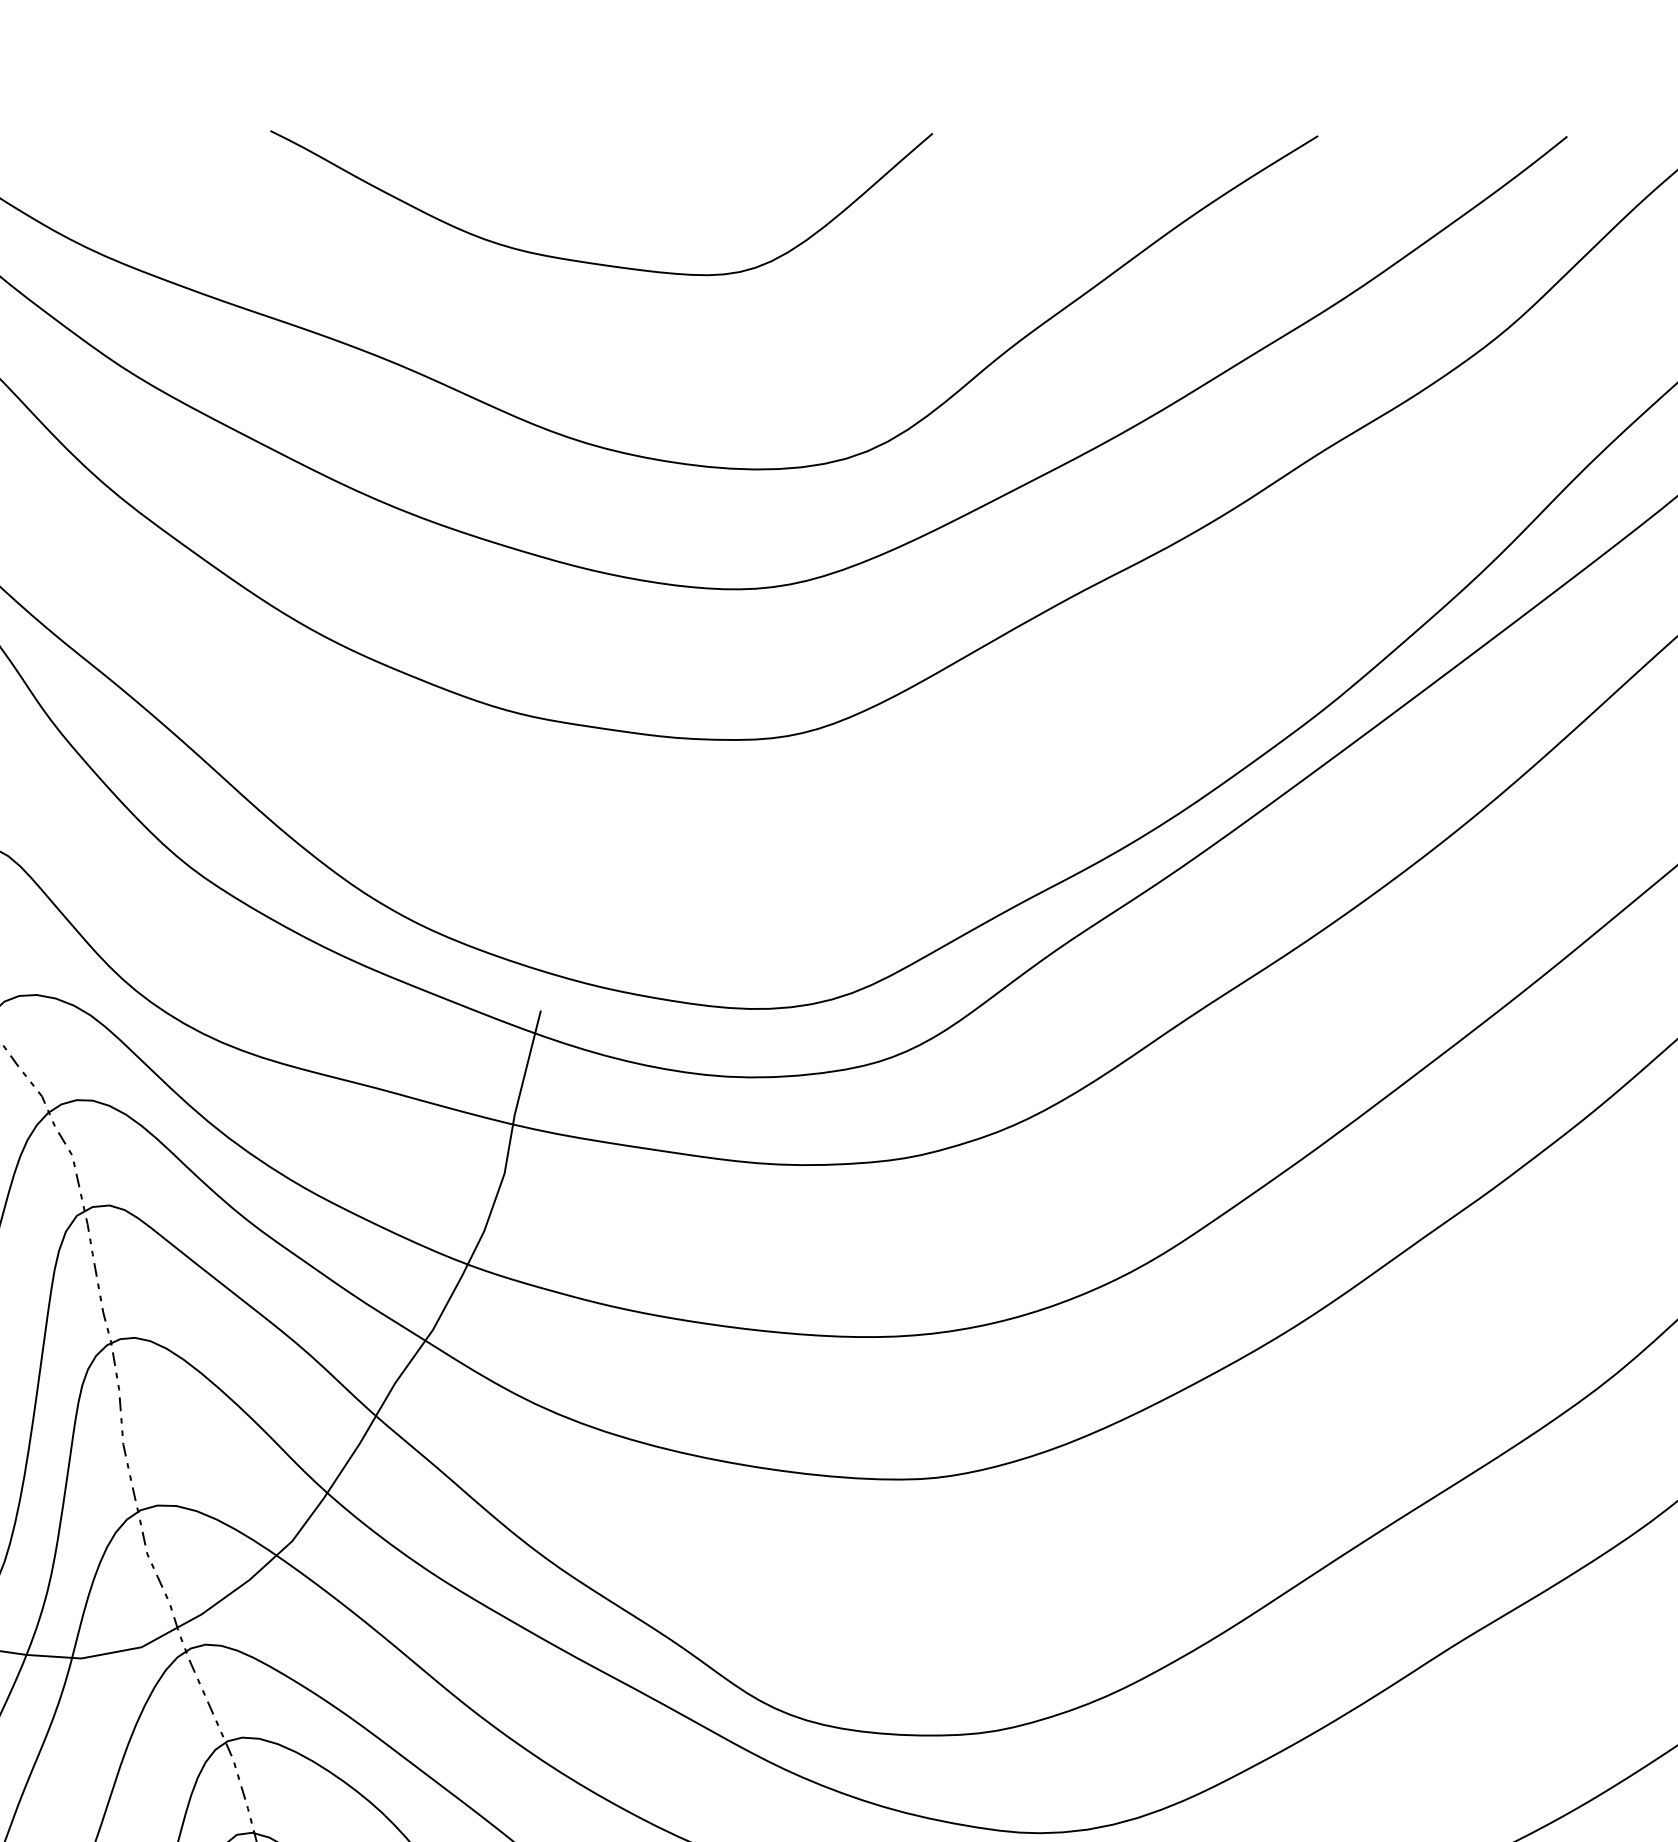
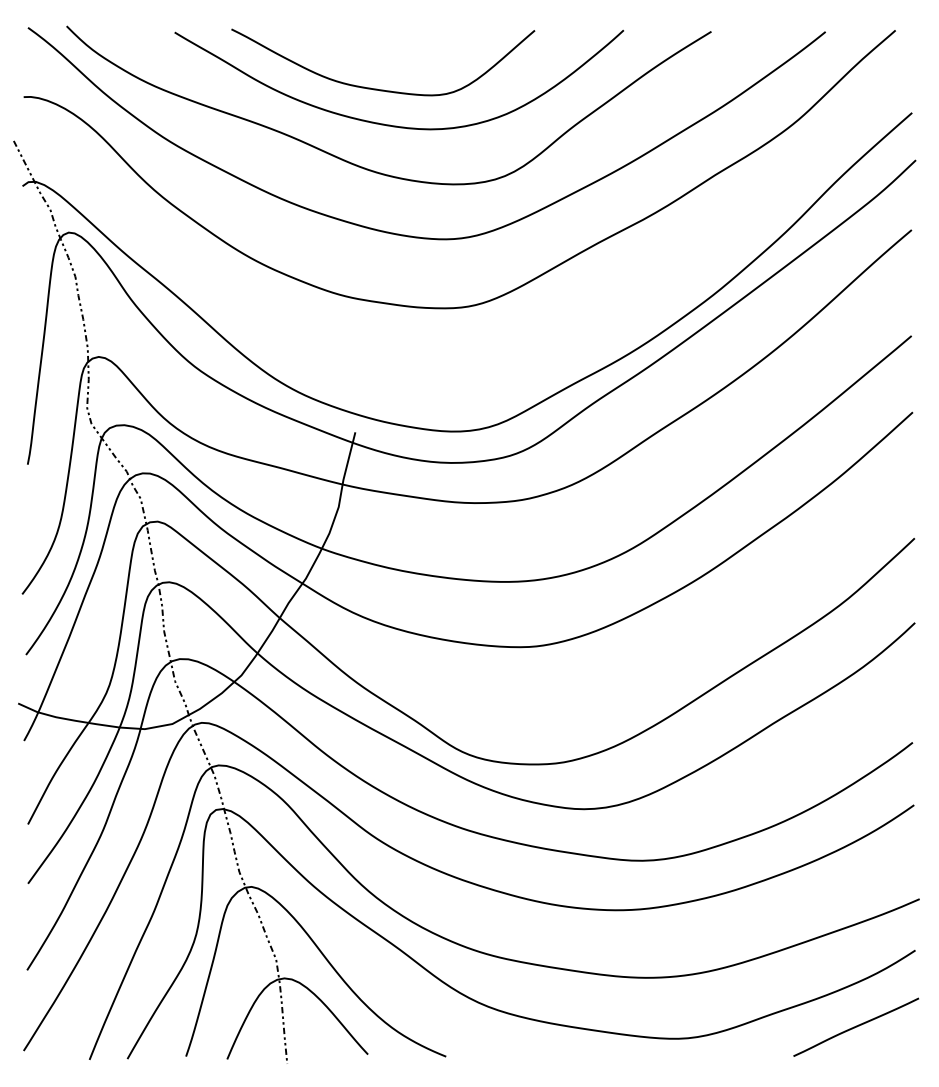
curve: (617, 338) -> (390, 124), added

